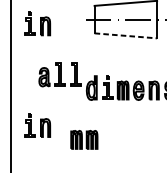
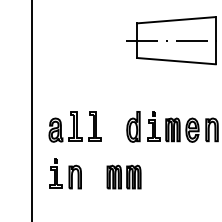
part: (37, 23) -> (65, 45), removed
line: (125, 36) -> (176, 61), dashed -> solid
part: (59, 74) -> (74, 126), moved
part: (83, 139) -> (123, 176), moved

